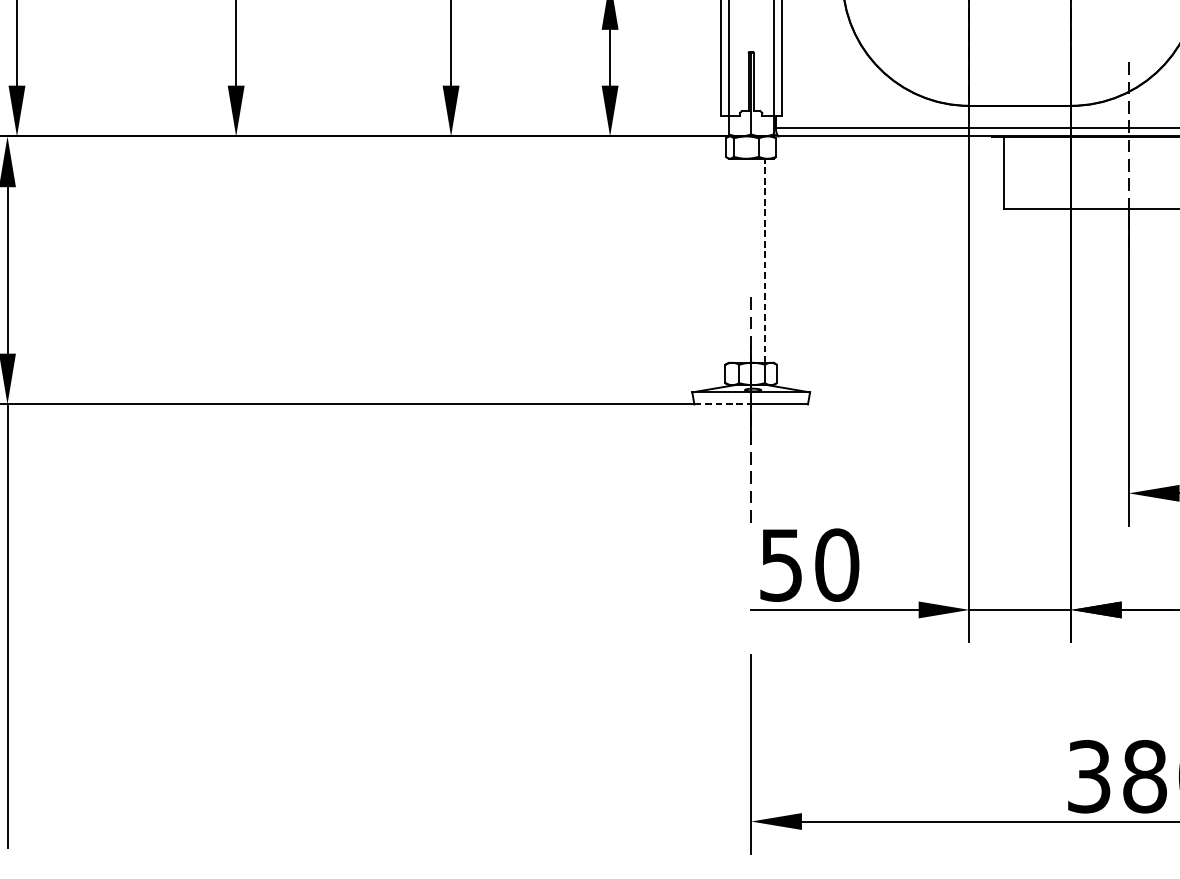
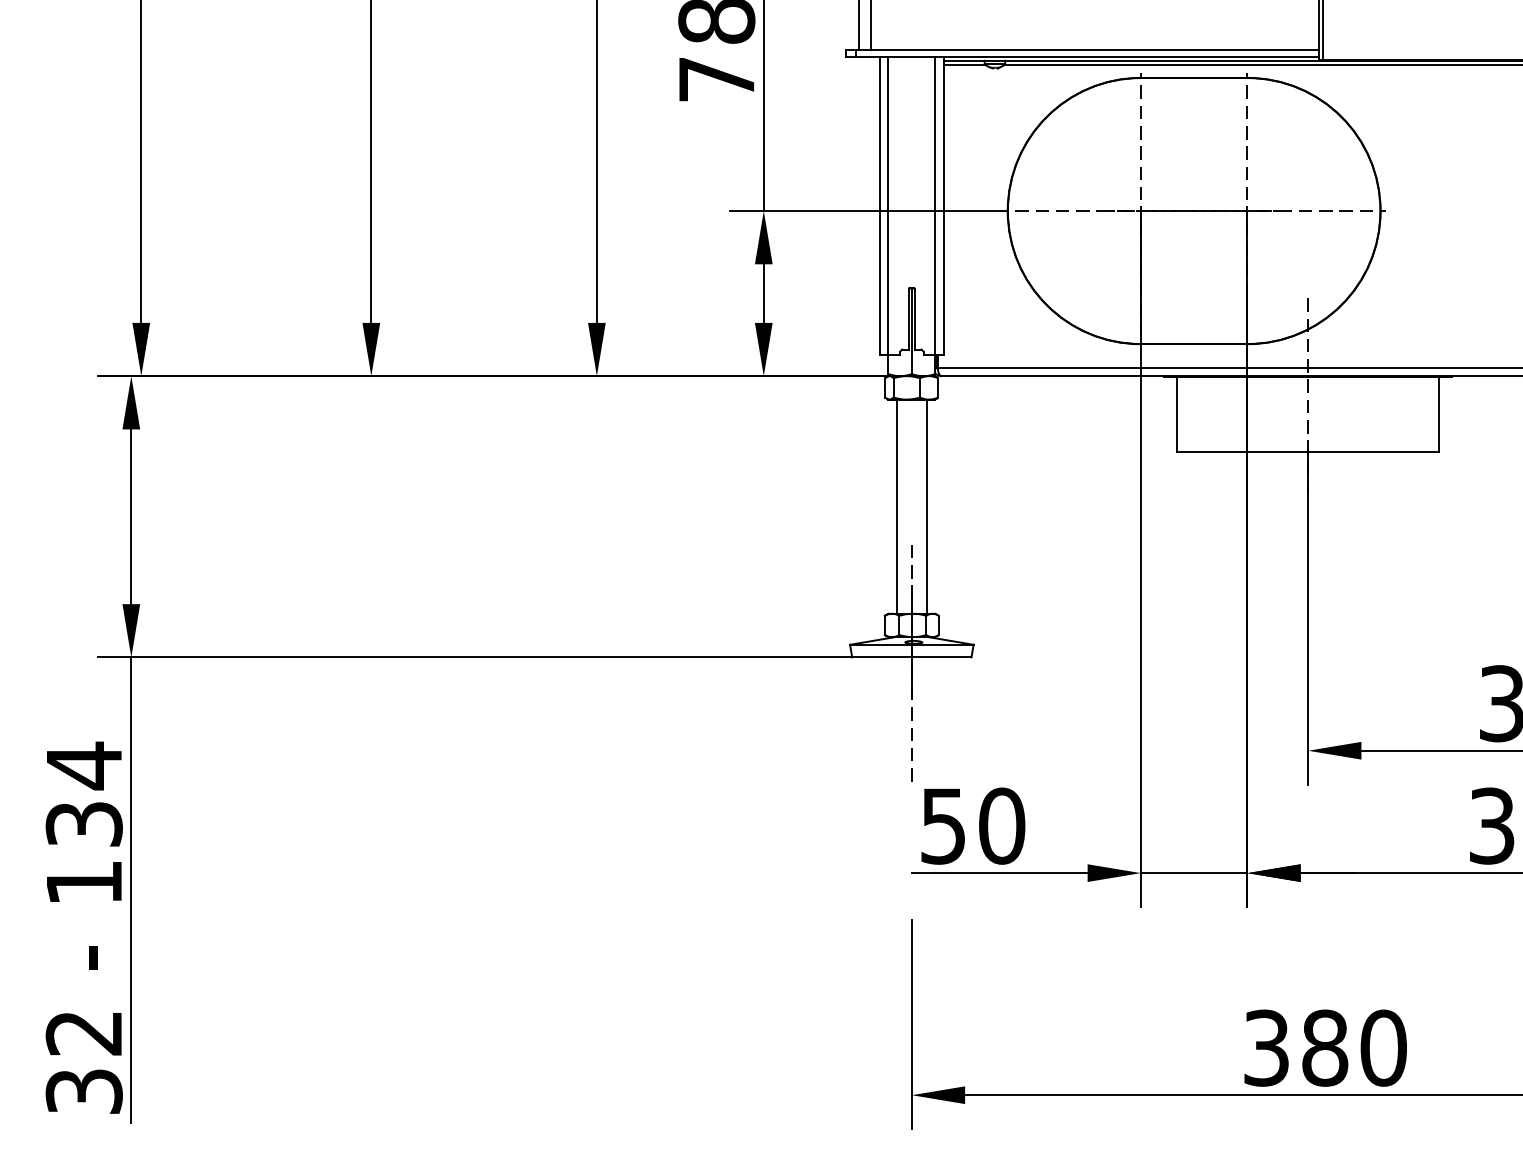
line: (736, 260) -> (896, 506), added
line: (765, 260) -> (926, 506), dashed -> solid
line: (723, 404) -> (882, 657), dashed -> solid

